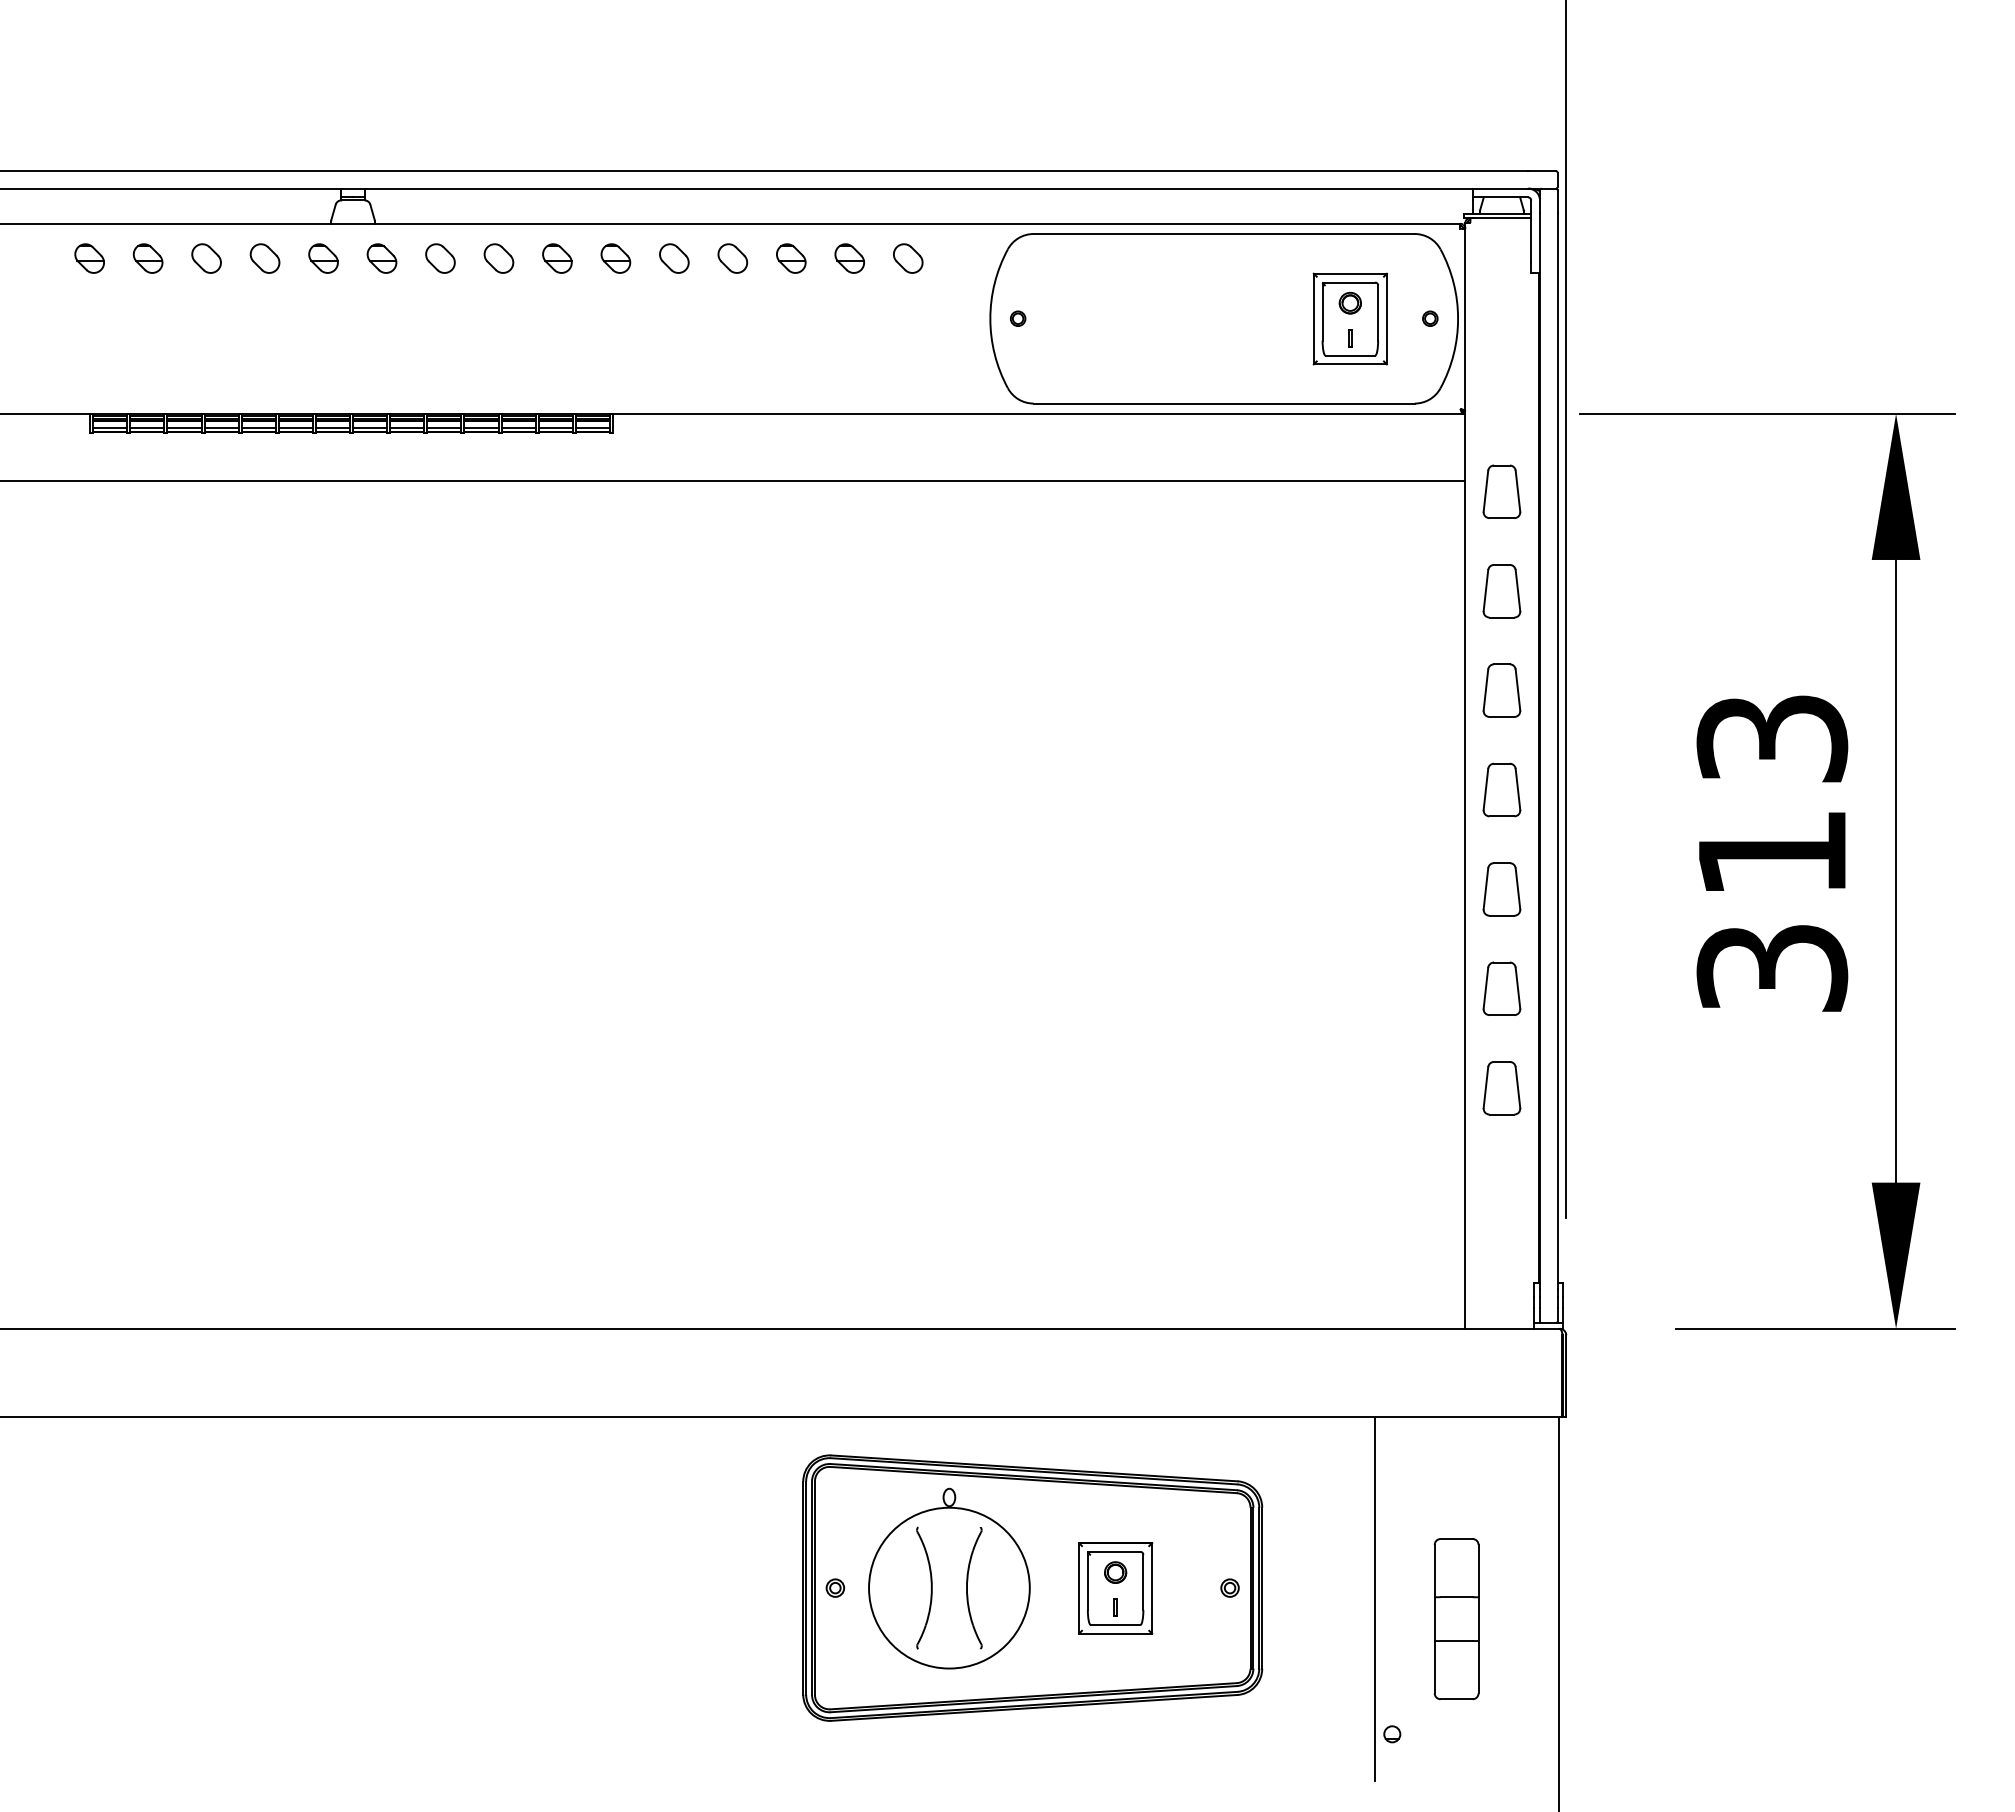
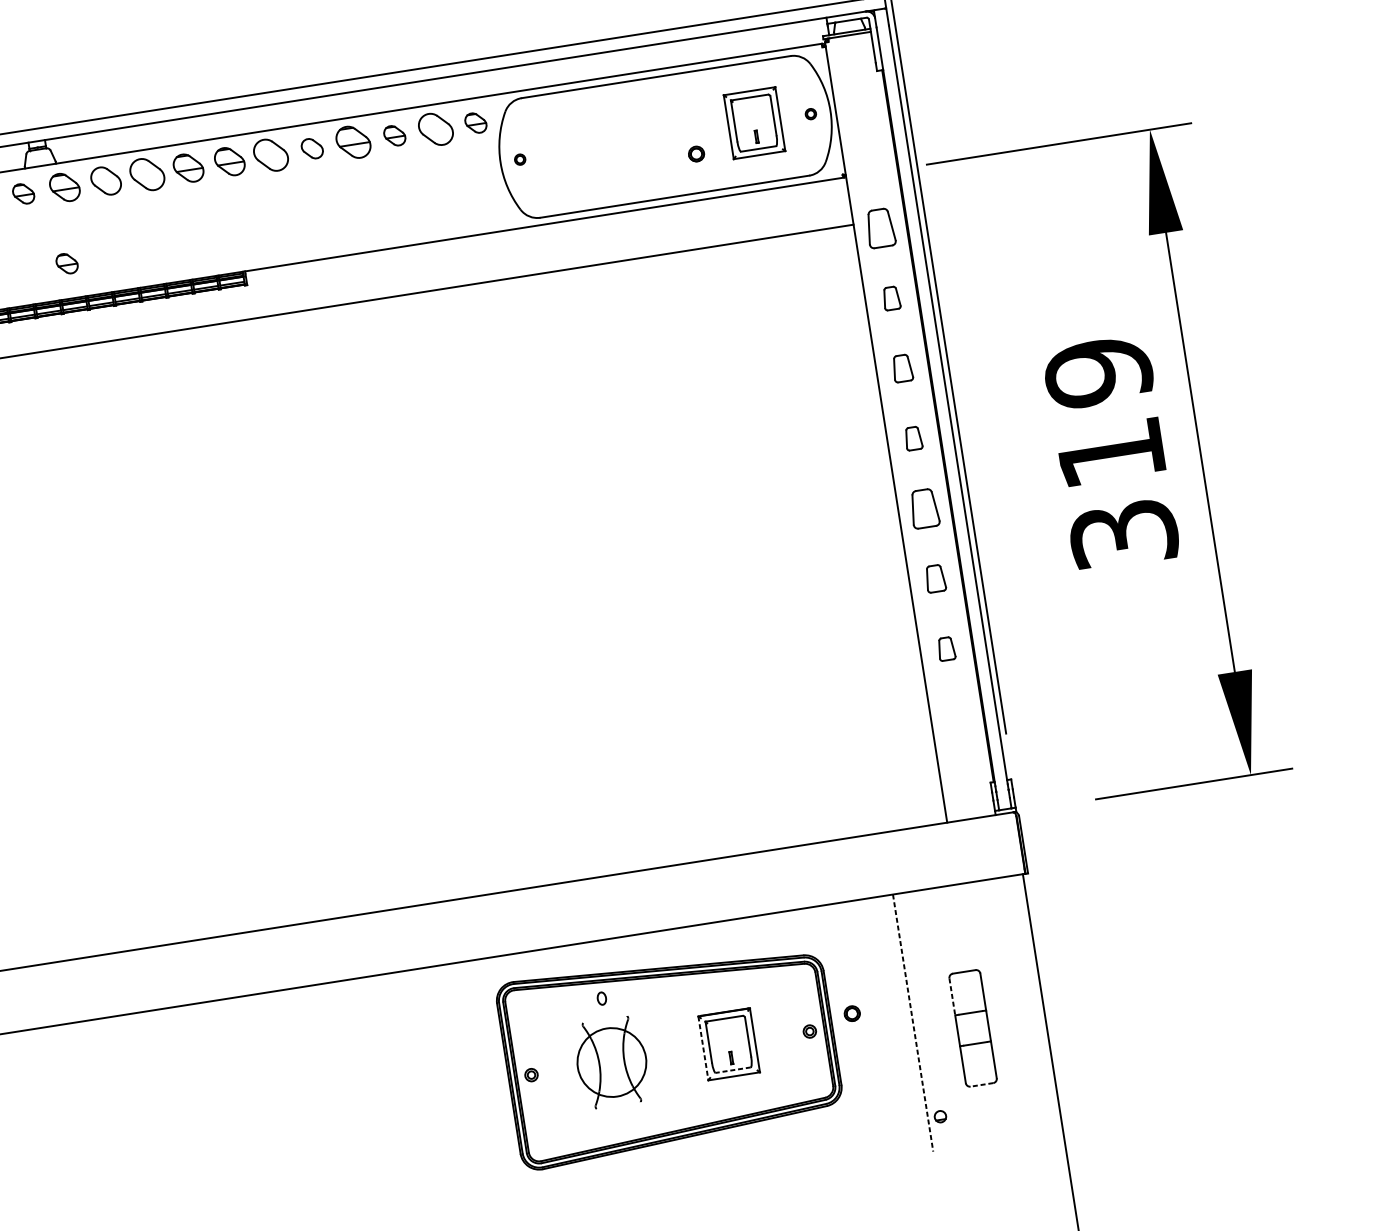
part: (381, 258) -> (64, 187), size x1.4
part: (440, 258) -> (106, 180), size x1.4
part: (498, 258) -> (147, 174), size x1.6
part: (557, 258) -> (188, 168), size x1.4
part: (615, 258) -> (229, 161), size x1.4
part: (674, 258) -> (271, 155), size x1.6
part: (791, 258) -> (353, 142), size x1.6
part: (908, 258) -> (436, 129), size x1.6
part: (964, 258) -> (475, 123), added
part: (1349, 302) -> (695, 153), moved
part: (368, 364) -> (67, 263), added
part: (1501, 591) -> (891, 298), size x0.6
part: (1501, 690) -> (902, 368), size x0.7
text: (1772, 738) -> (1098, 372), 313 -> 319
part: (1501, 789) -> (913, 438), size x0.6
part: (1501, 988) -> (935, 578), size x0.7
part: (1501, 1088) -> (946, 649), size x0.6
line: (1434, 1571) -> (952, 997), solid -> dashed
part: (1115, 1572) -> (852, 1013), moved
circle: (949, 1587) -> (611, 1062), size x0.6
line: (1079, 1588) -> (703, 1048), solid -> dashed
line: (1374, 1599) -> (913, 1023), solid -> dashed
line: (1115, 1624) -> (733, 1069), solid -> dashed
line: (1456, 1699) -> (981, 1085), solid -> dashed

